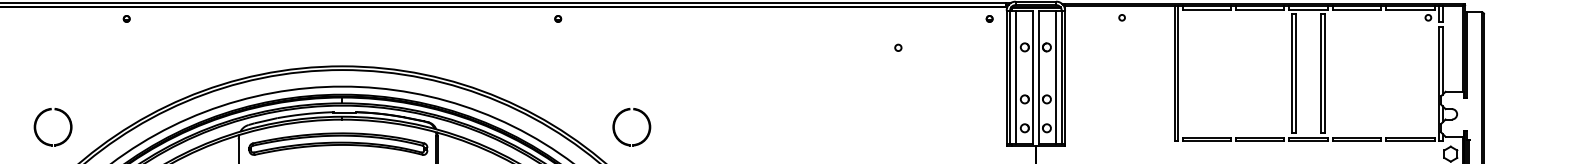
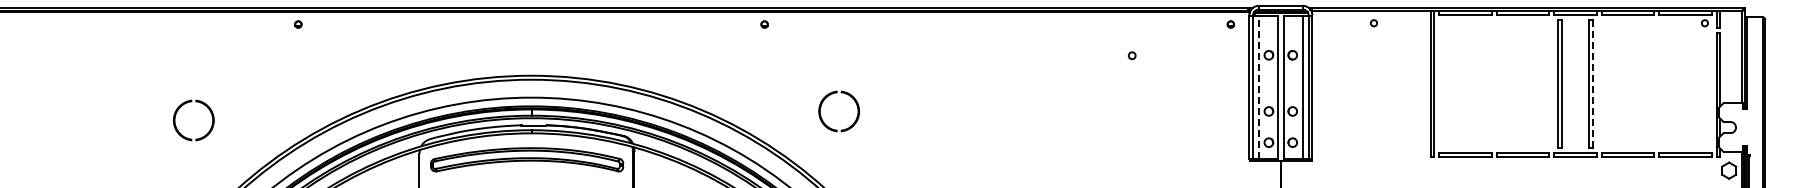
line: (1325, 73) -> (1593, 83), solid -> dashed
line: (1015, 77) -> (1258, 87), solid -> dashed
part: (37, 122) -> (176, 115), moved
part: (645, 137) -> (853, 122), moved

